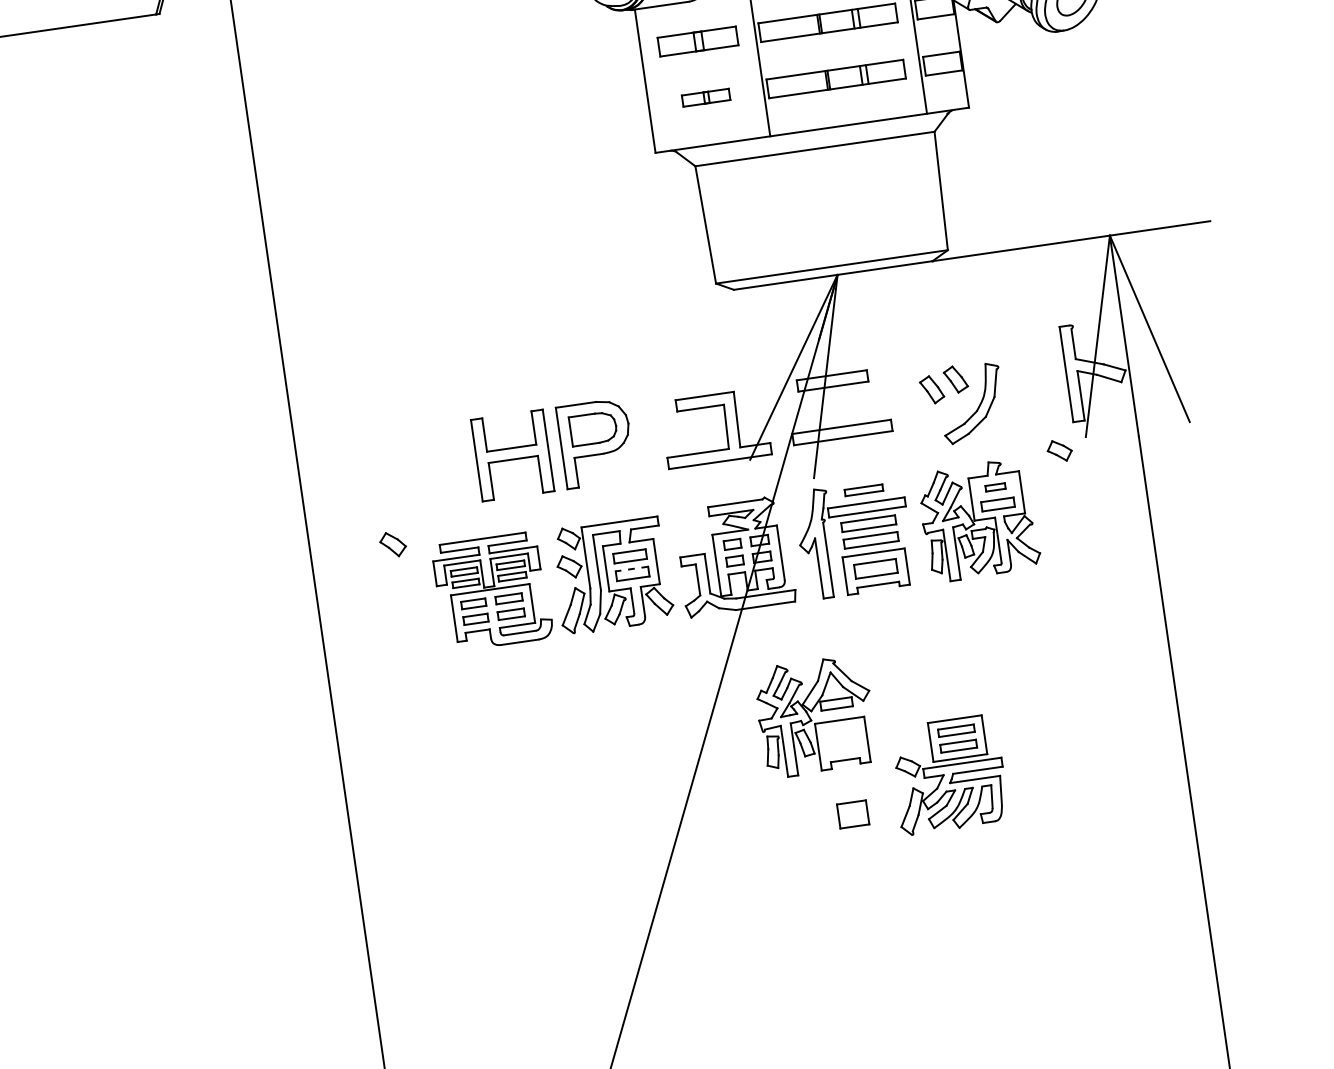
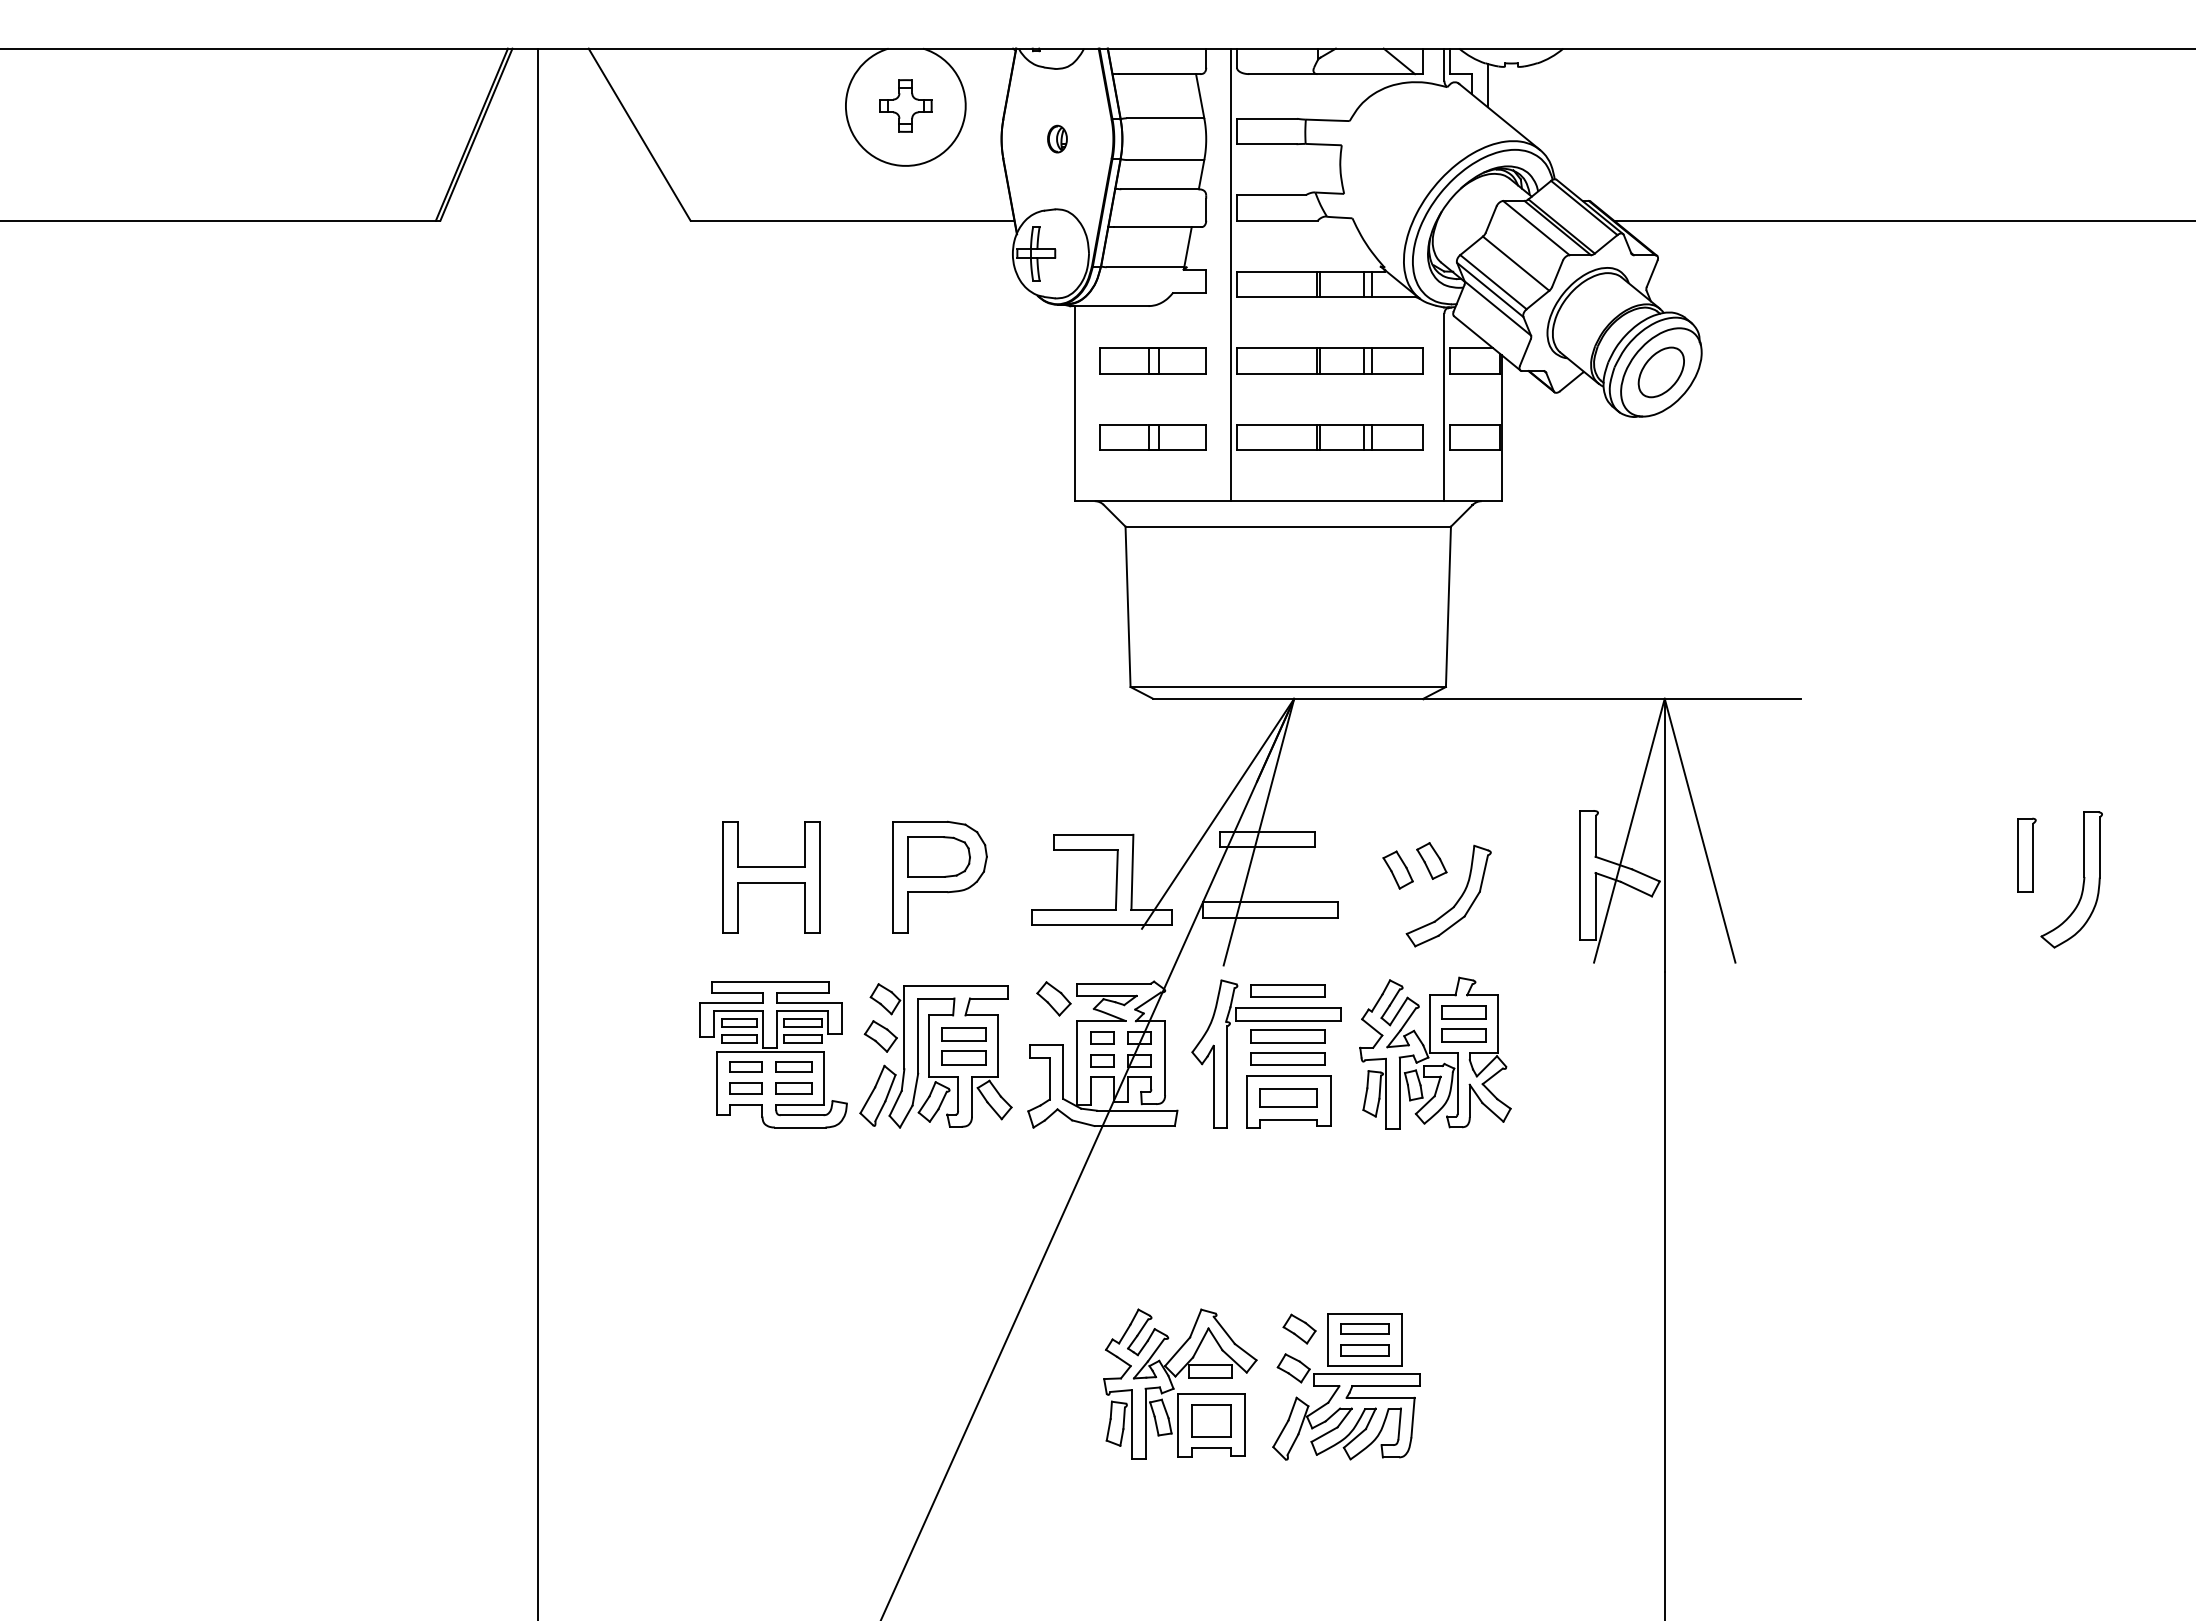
part: (705, 97) -> (1152, 437), size x1.67
part: (1059, 450) -> (1299, 1328), moved
part: (512, 455) -> (771, 877), moved
part: (995, 487) -> (1463, 1012), size x1.67
part: (863, 489) -> (1287, 990), size x1.43
part: (392, 544) -> (1053, 998), moved
line: (631, 569) -> (963, 1051), dashed -> solid
part: (811, 719) -> (1174, 1387), moved

